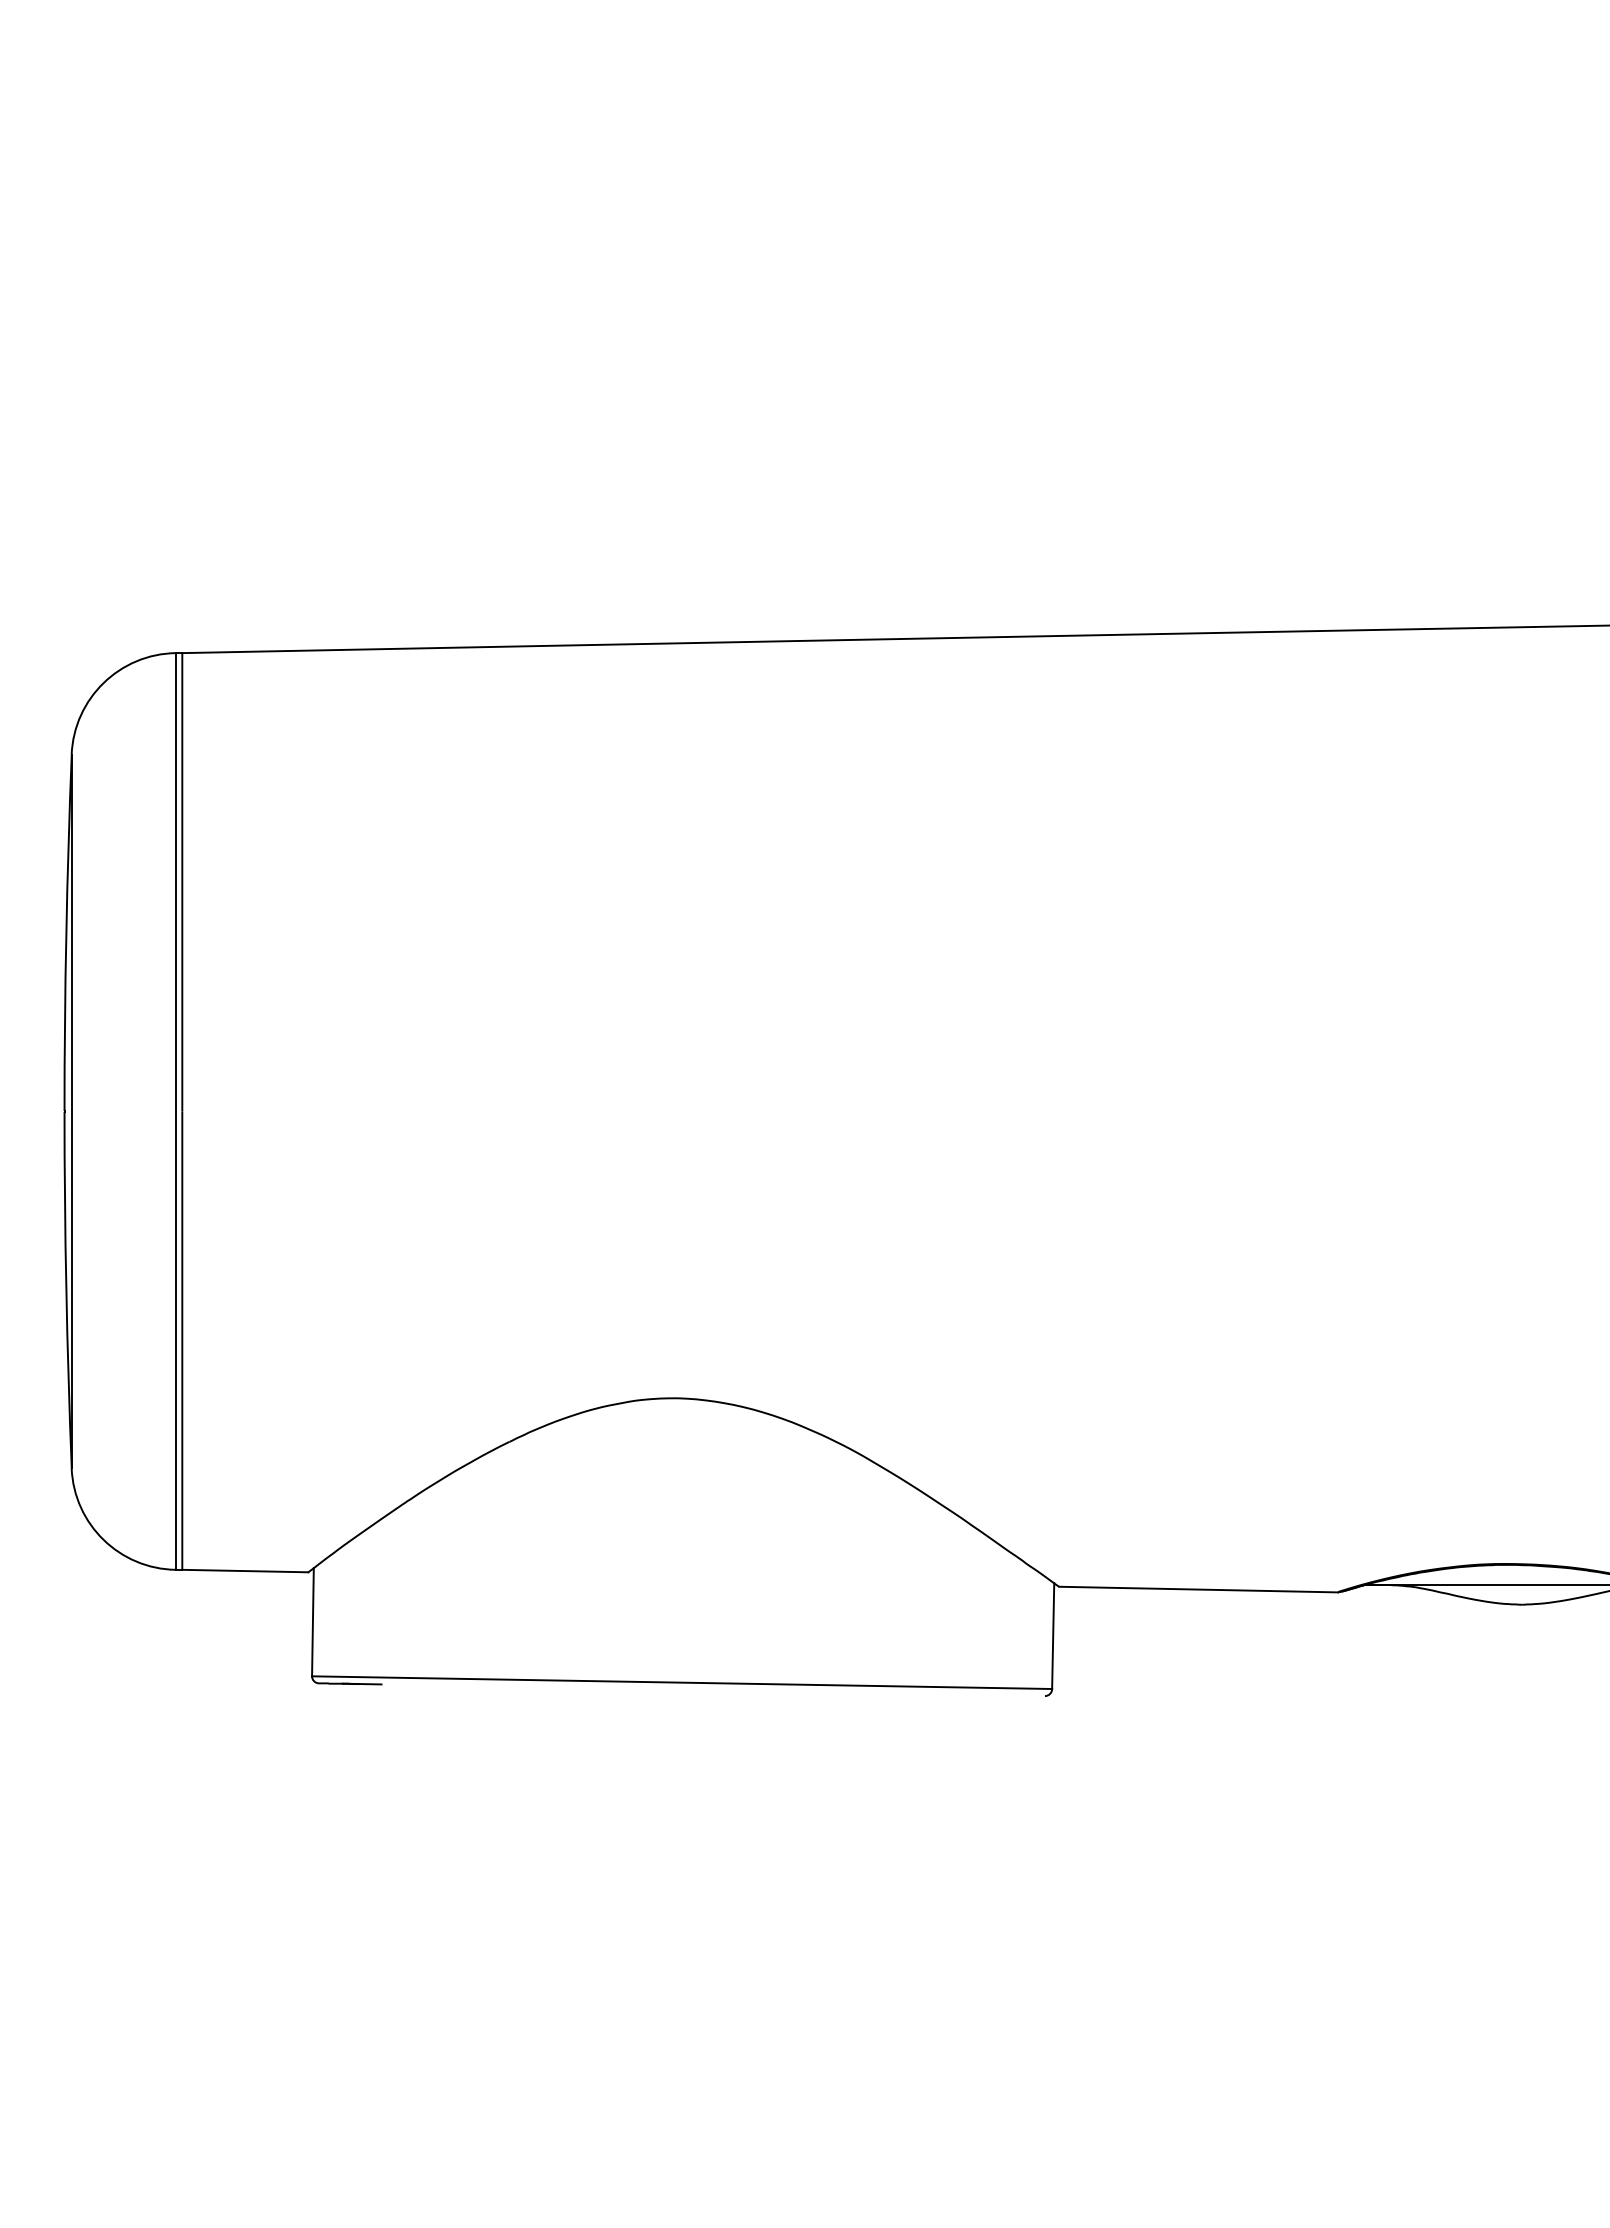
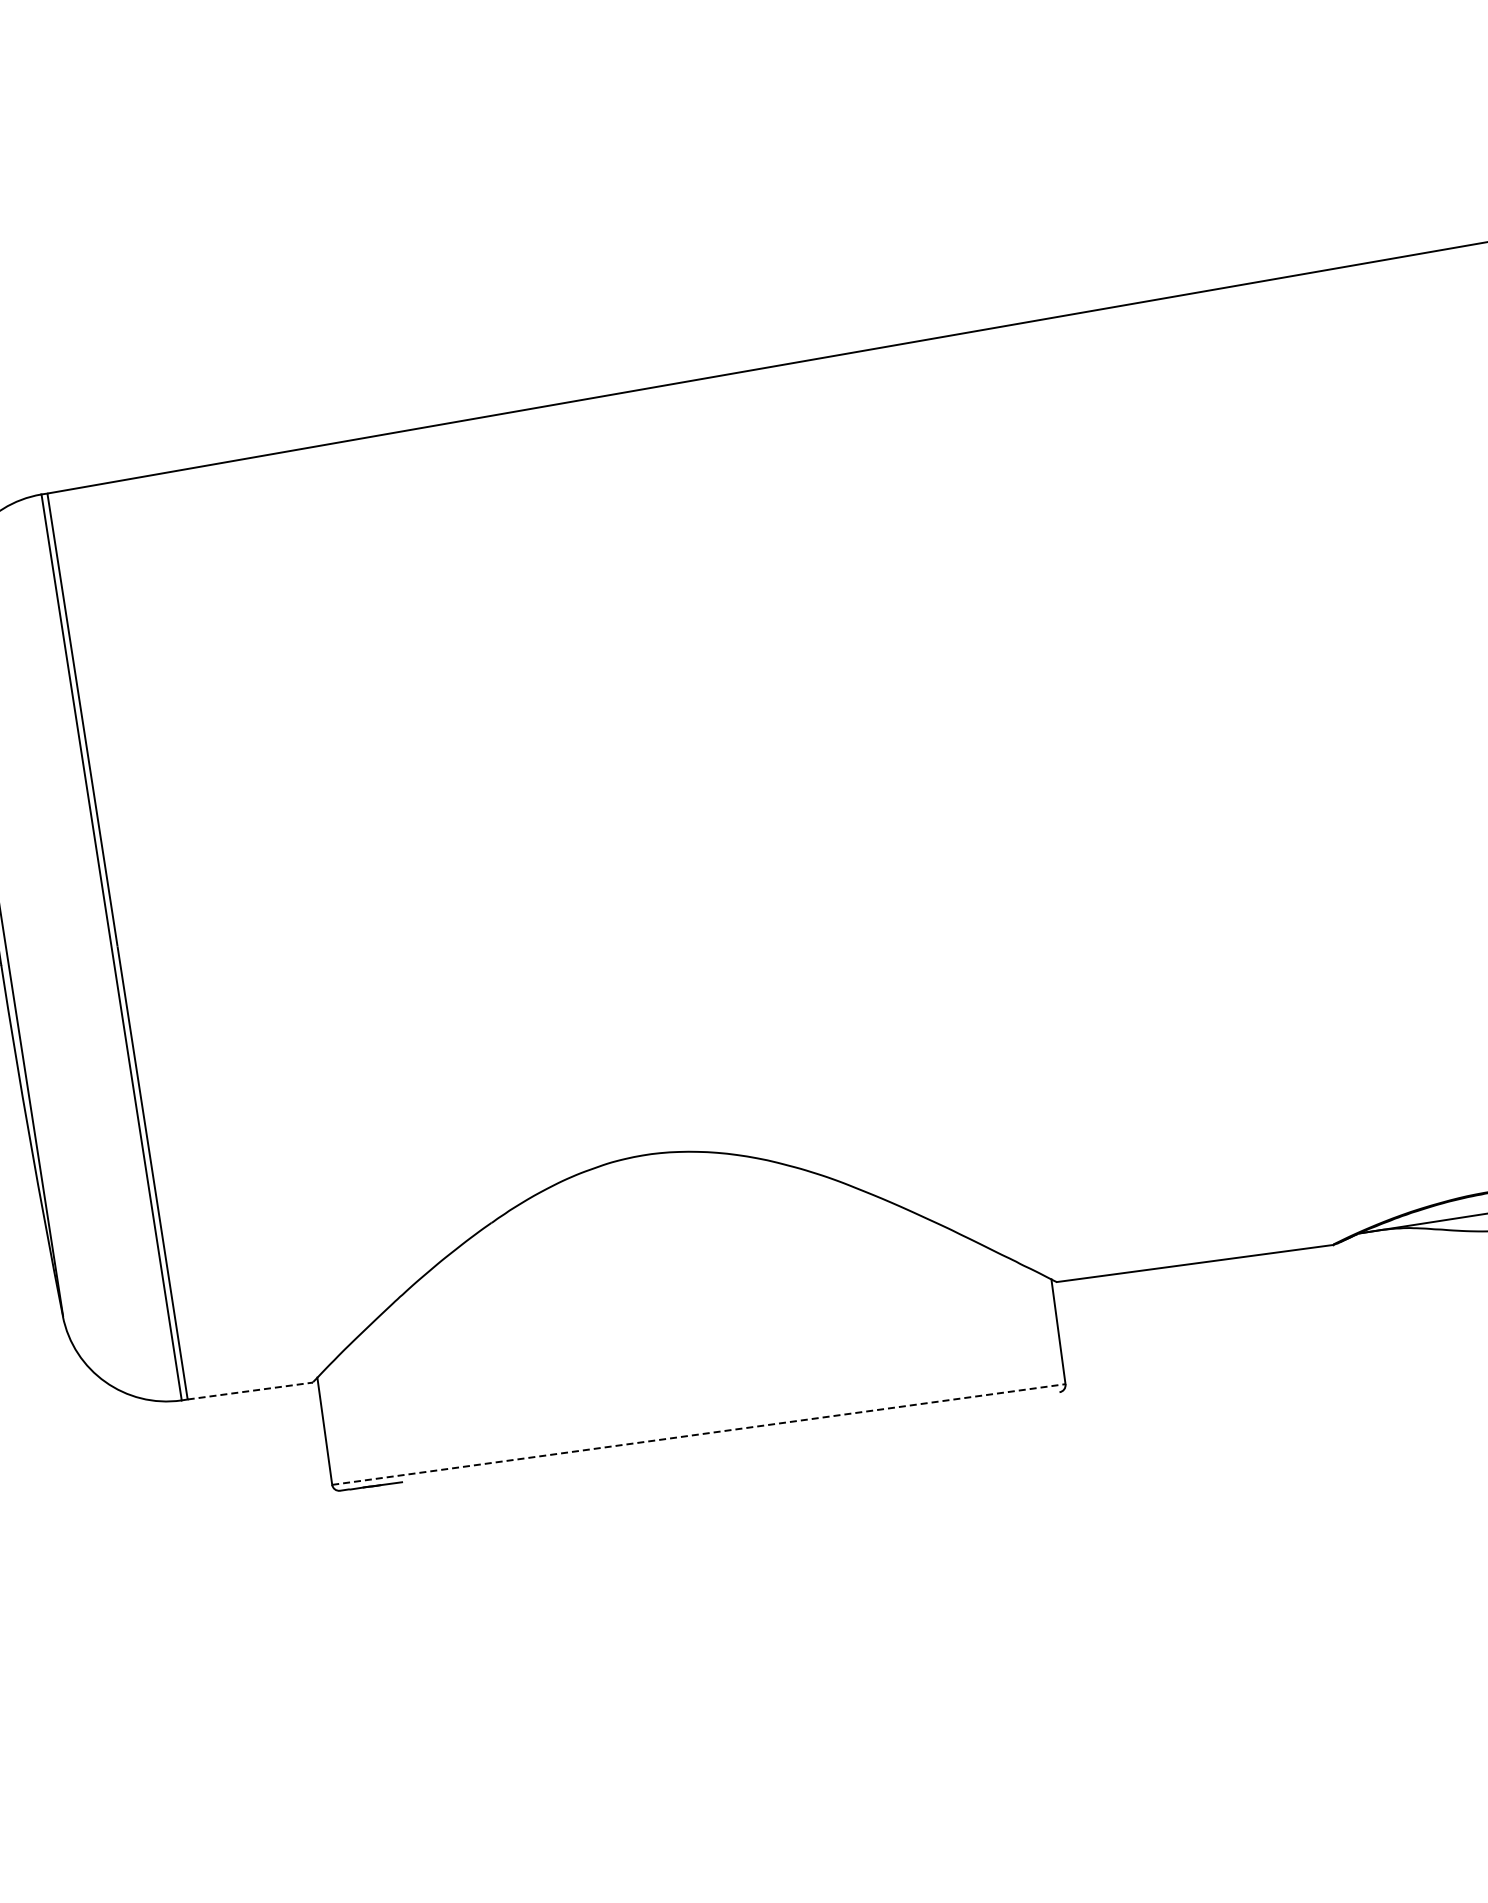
line: (245, 1571) -> (250, 1391), solid -> dashed
line: (682, 1682) -> (699, 1434), solid -> dashed

